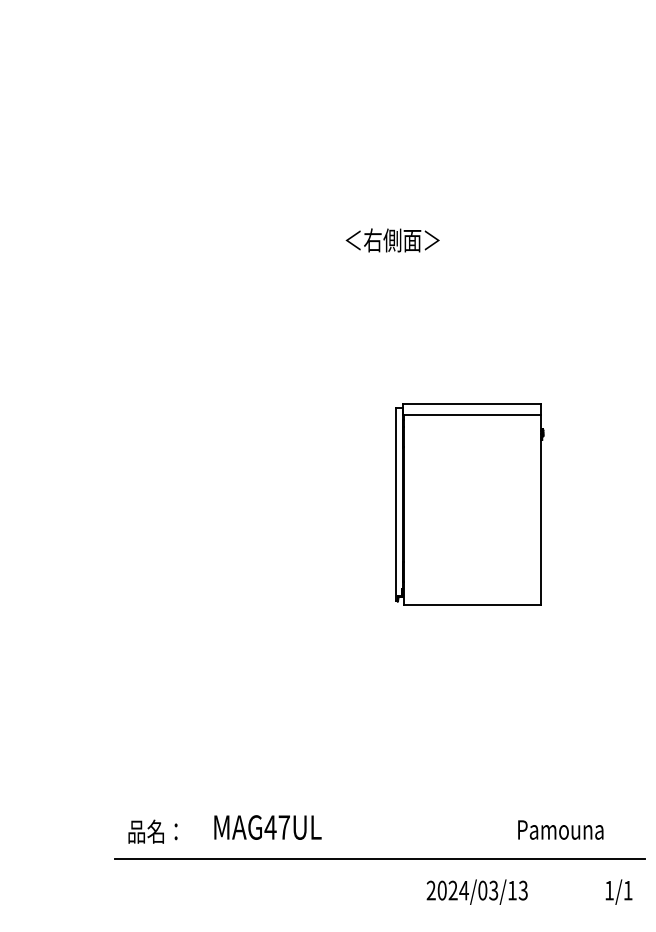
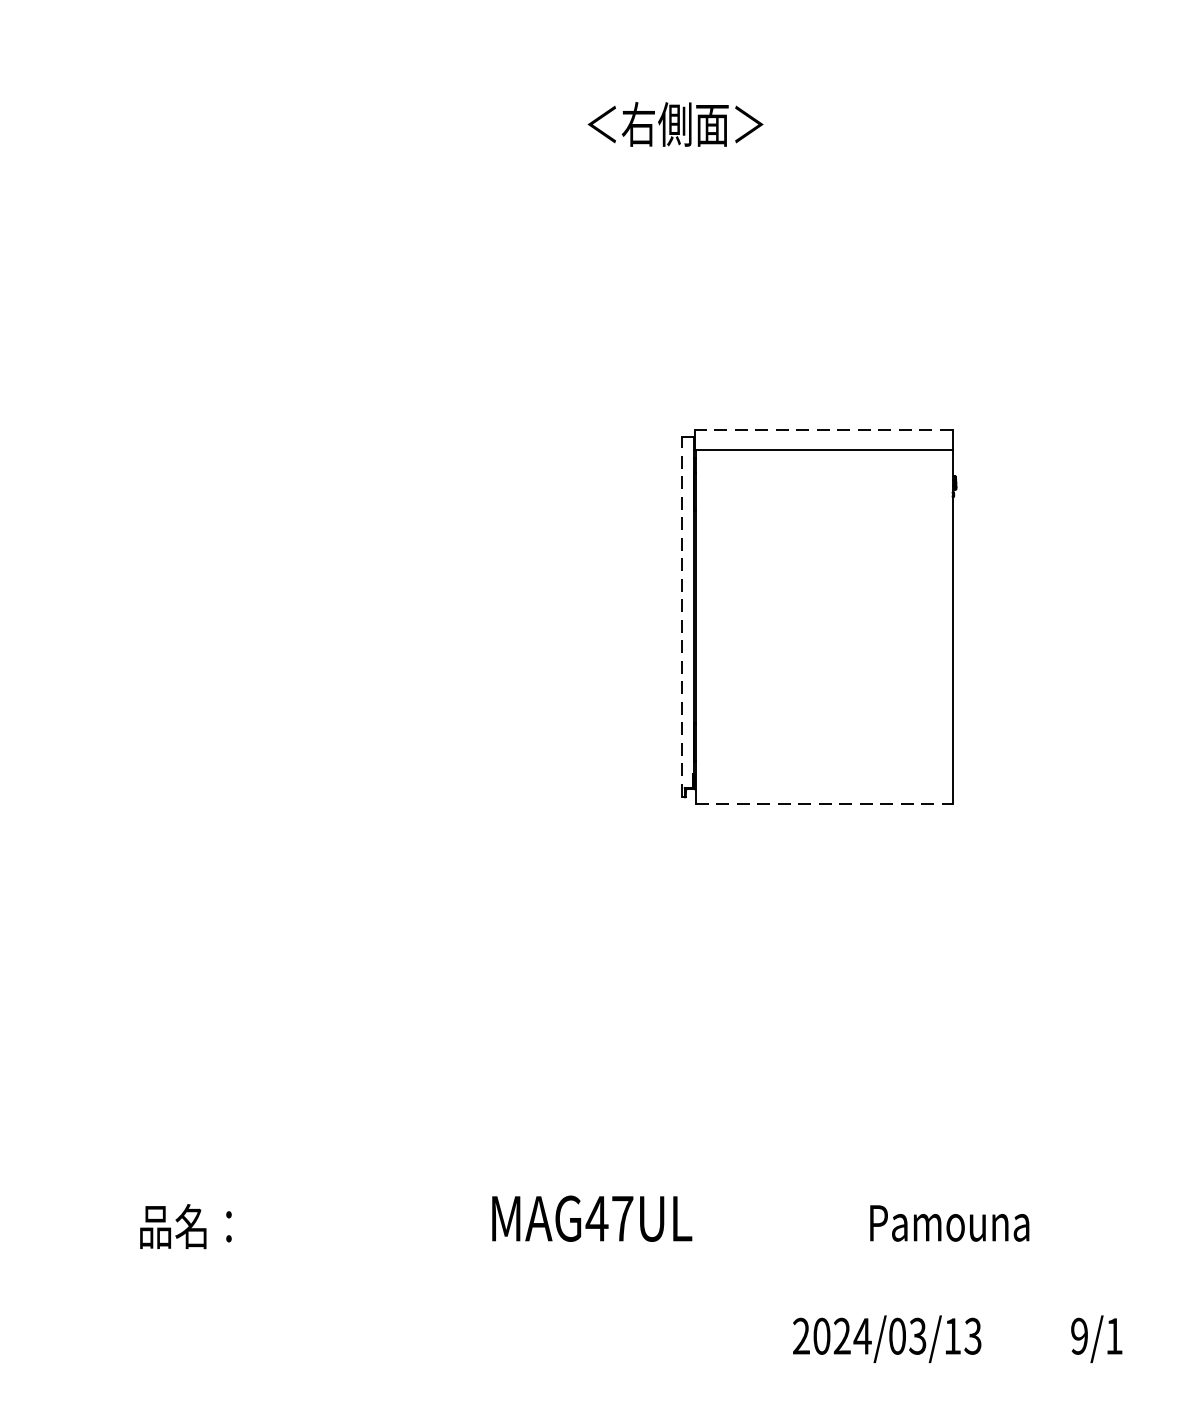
line: (471, 404) -> (822, 430), solid -> dashed
line: (396, 504) -> (682, 616), solid -> dashed
line: (472, 604) -> (824, 803), solid -> dashed
text: (267, 827) -> (591, 1218), moved
text: (560, 829) -> (949, 1222), moved
text: (152, 831) -> (184, 1226), moved
line: (380, 858) -> (652, 1276), removed
text: (609, 890) -> (1079, 1336), 1/1 -> 9/1
text: (476, 891) -> (885, 1337), moved

